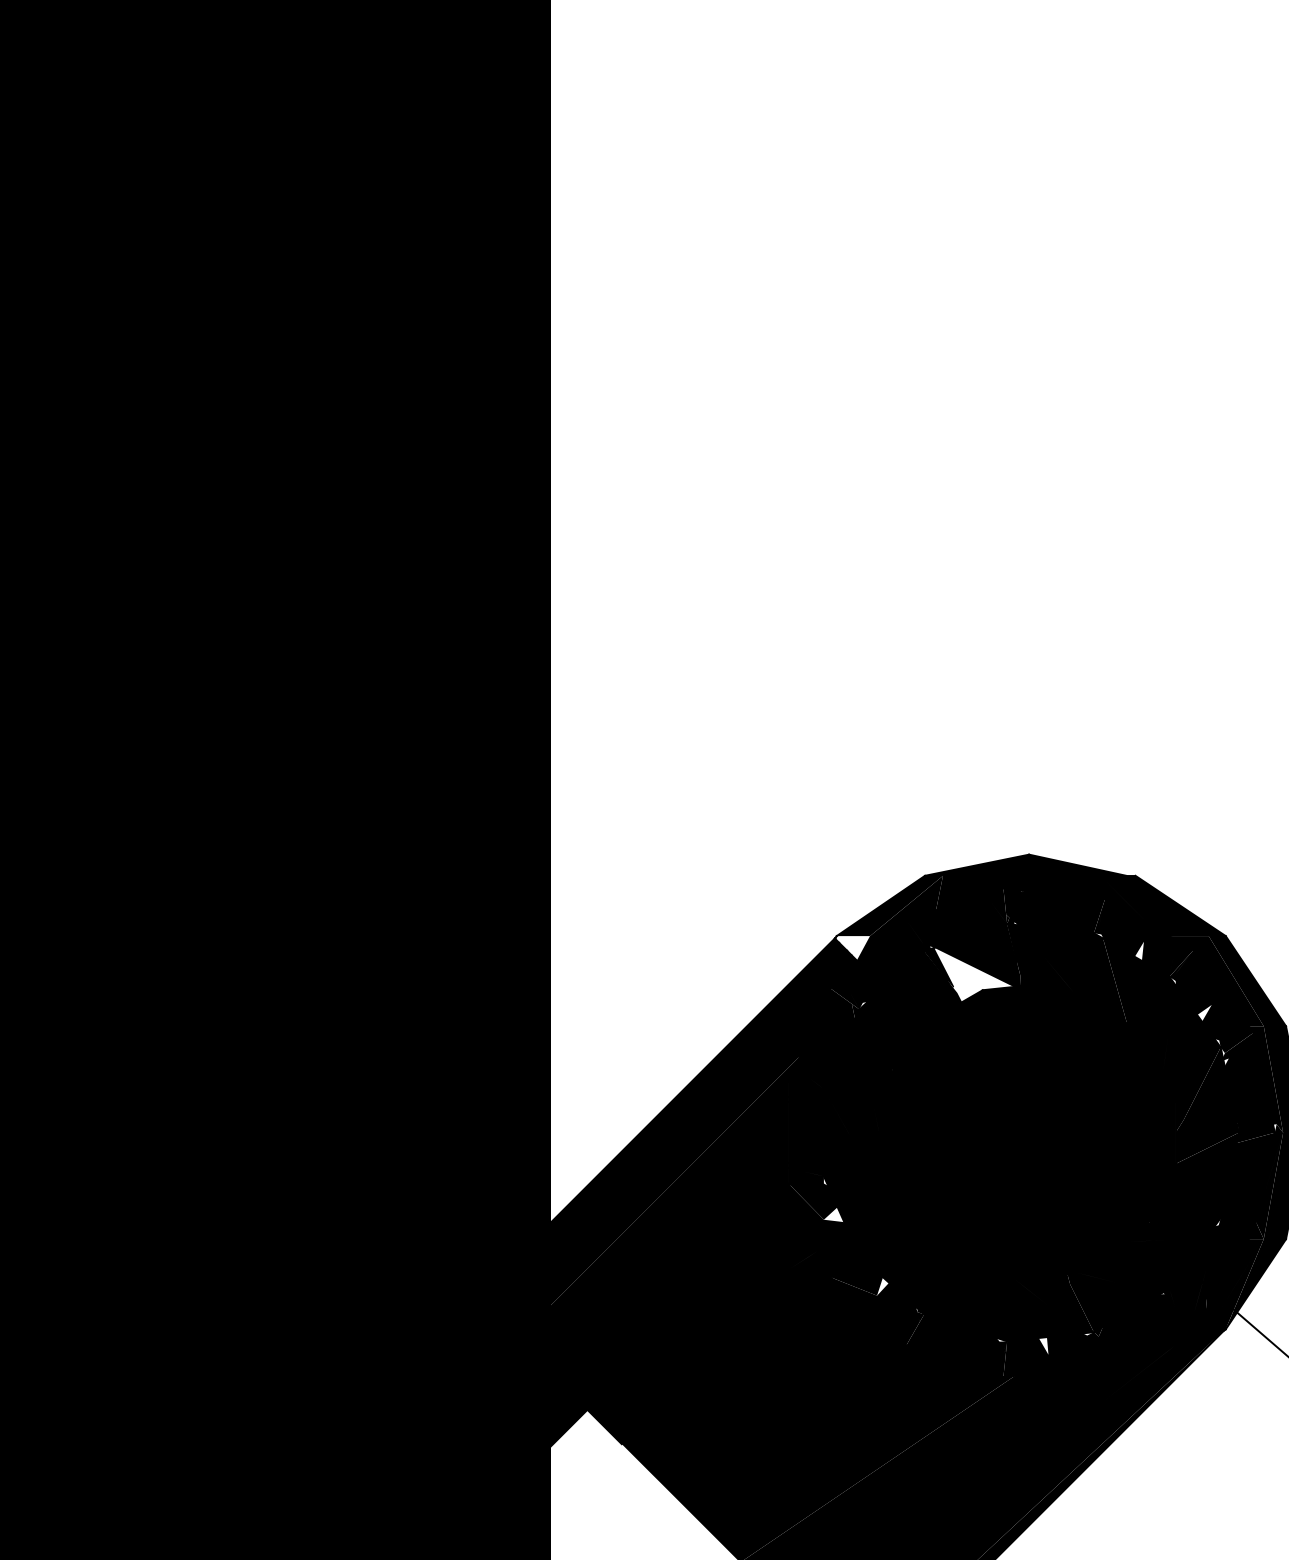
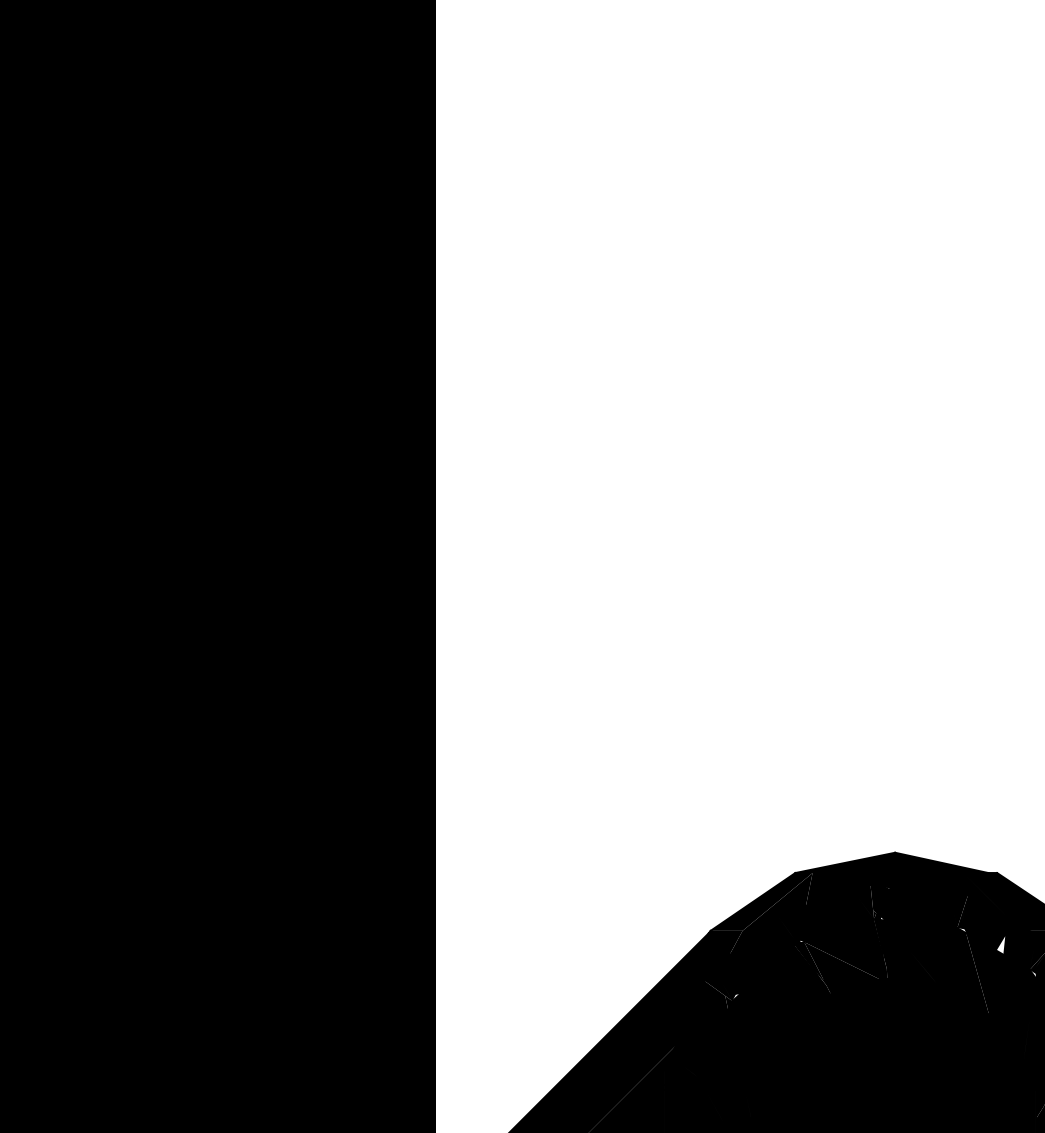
fill: (852, 956) -> (725, 950), added
fill: (973, 974) -> (841, 967), added

